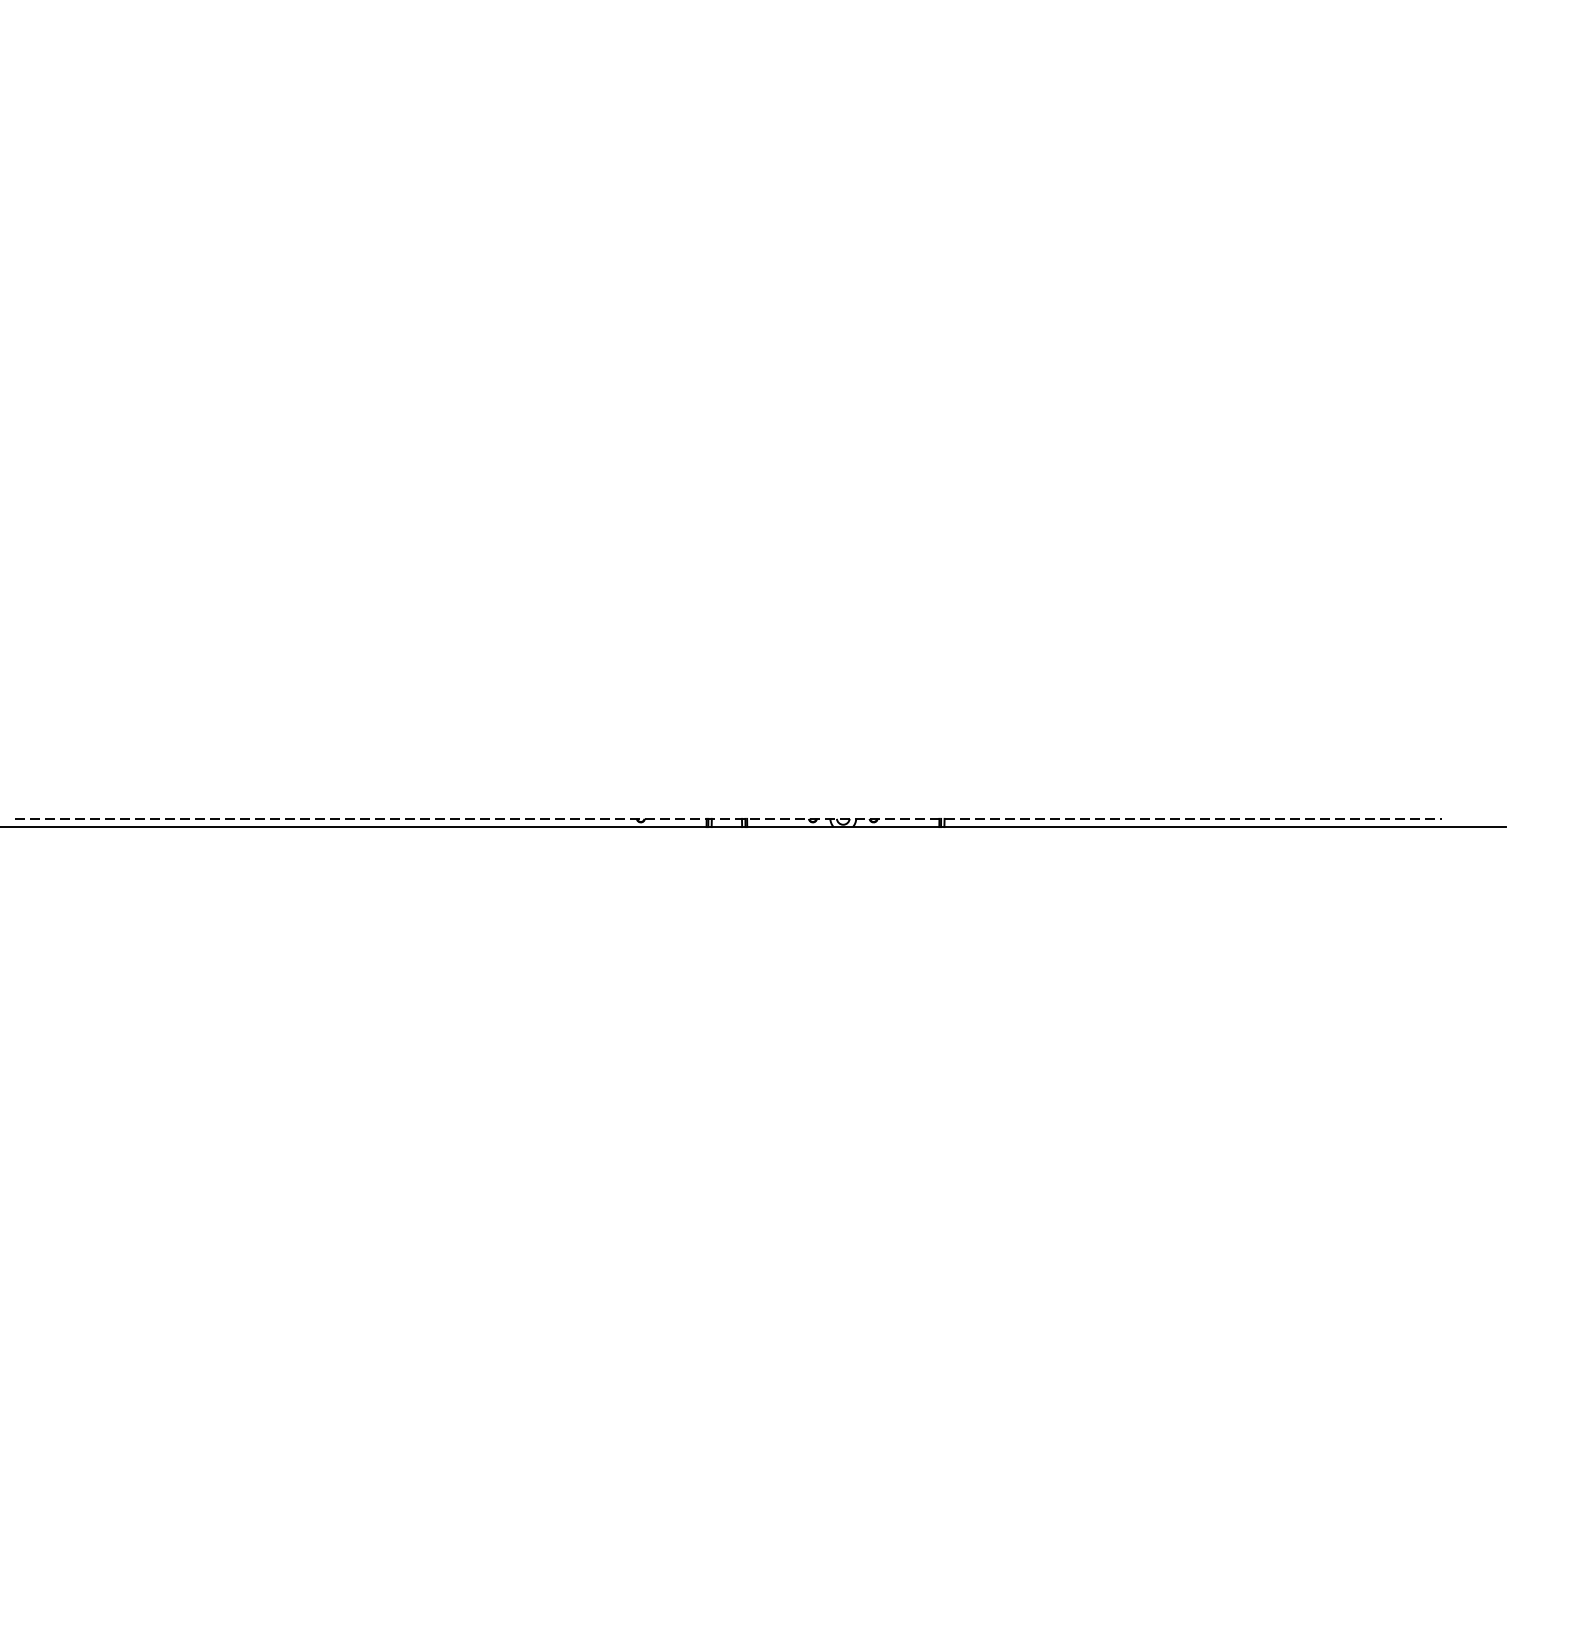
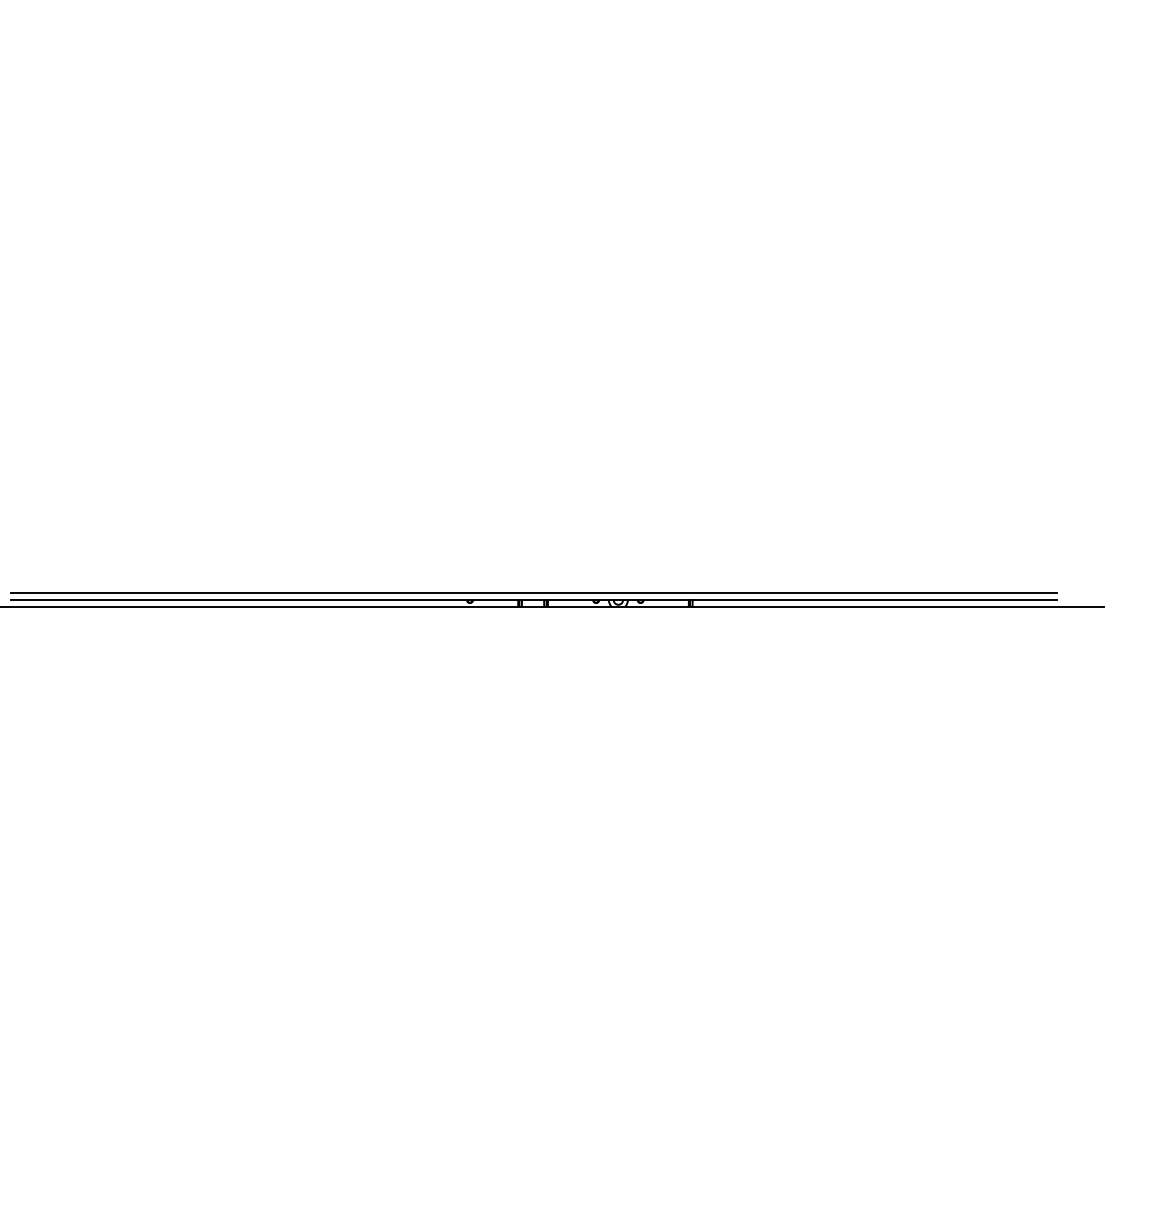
line: (728, 809) -> (534, 593), added
line: (728, 818) -> (534, 600), dashed -> solid

